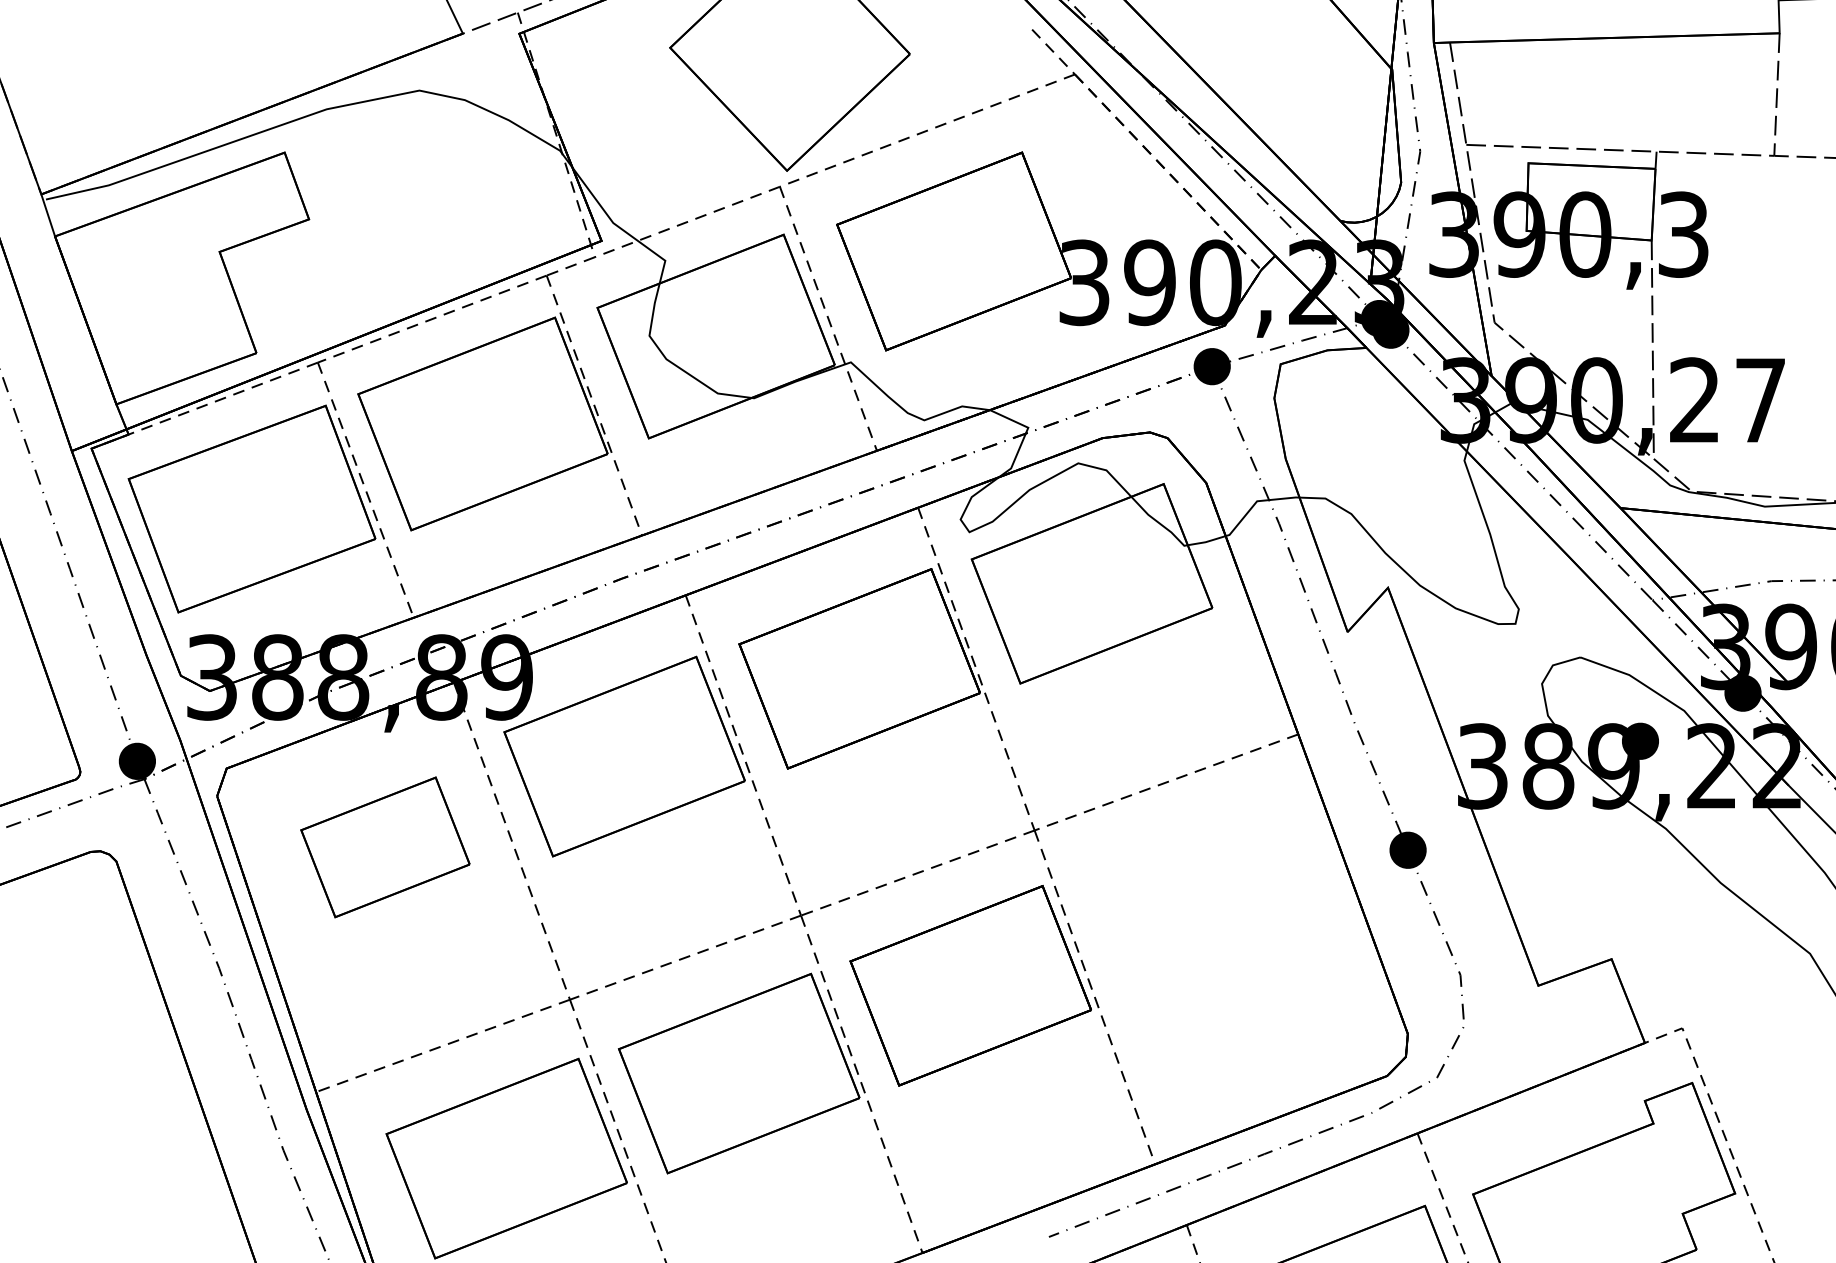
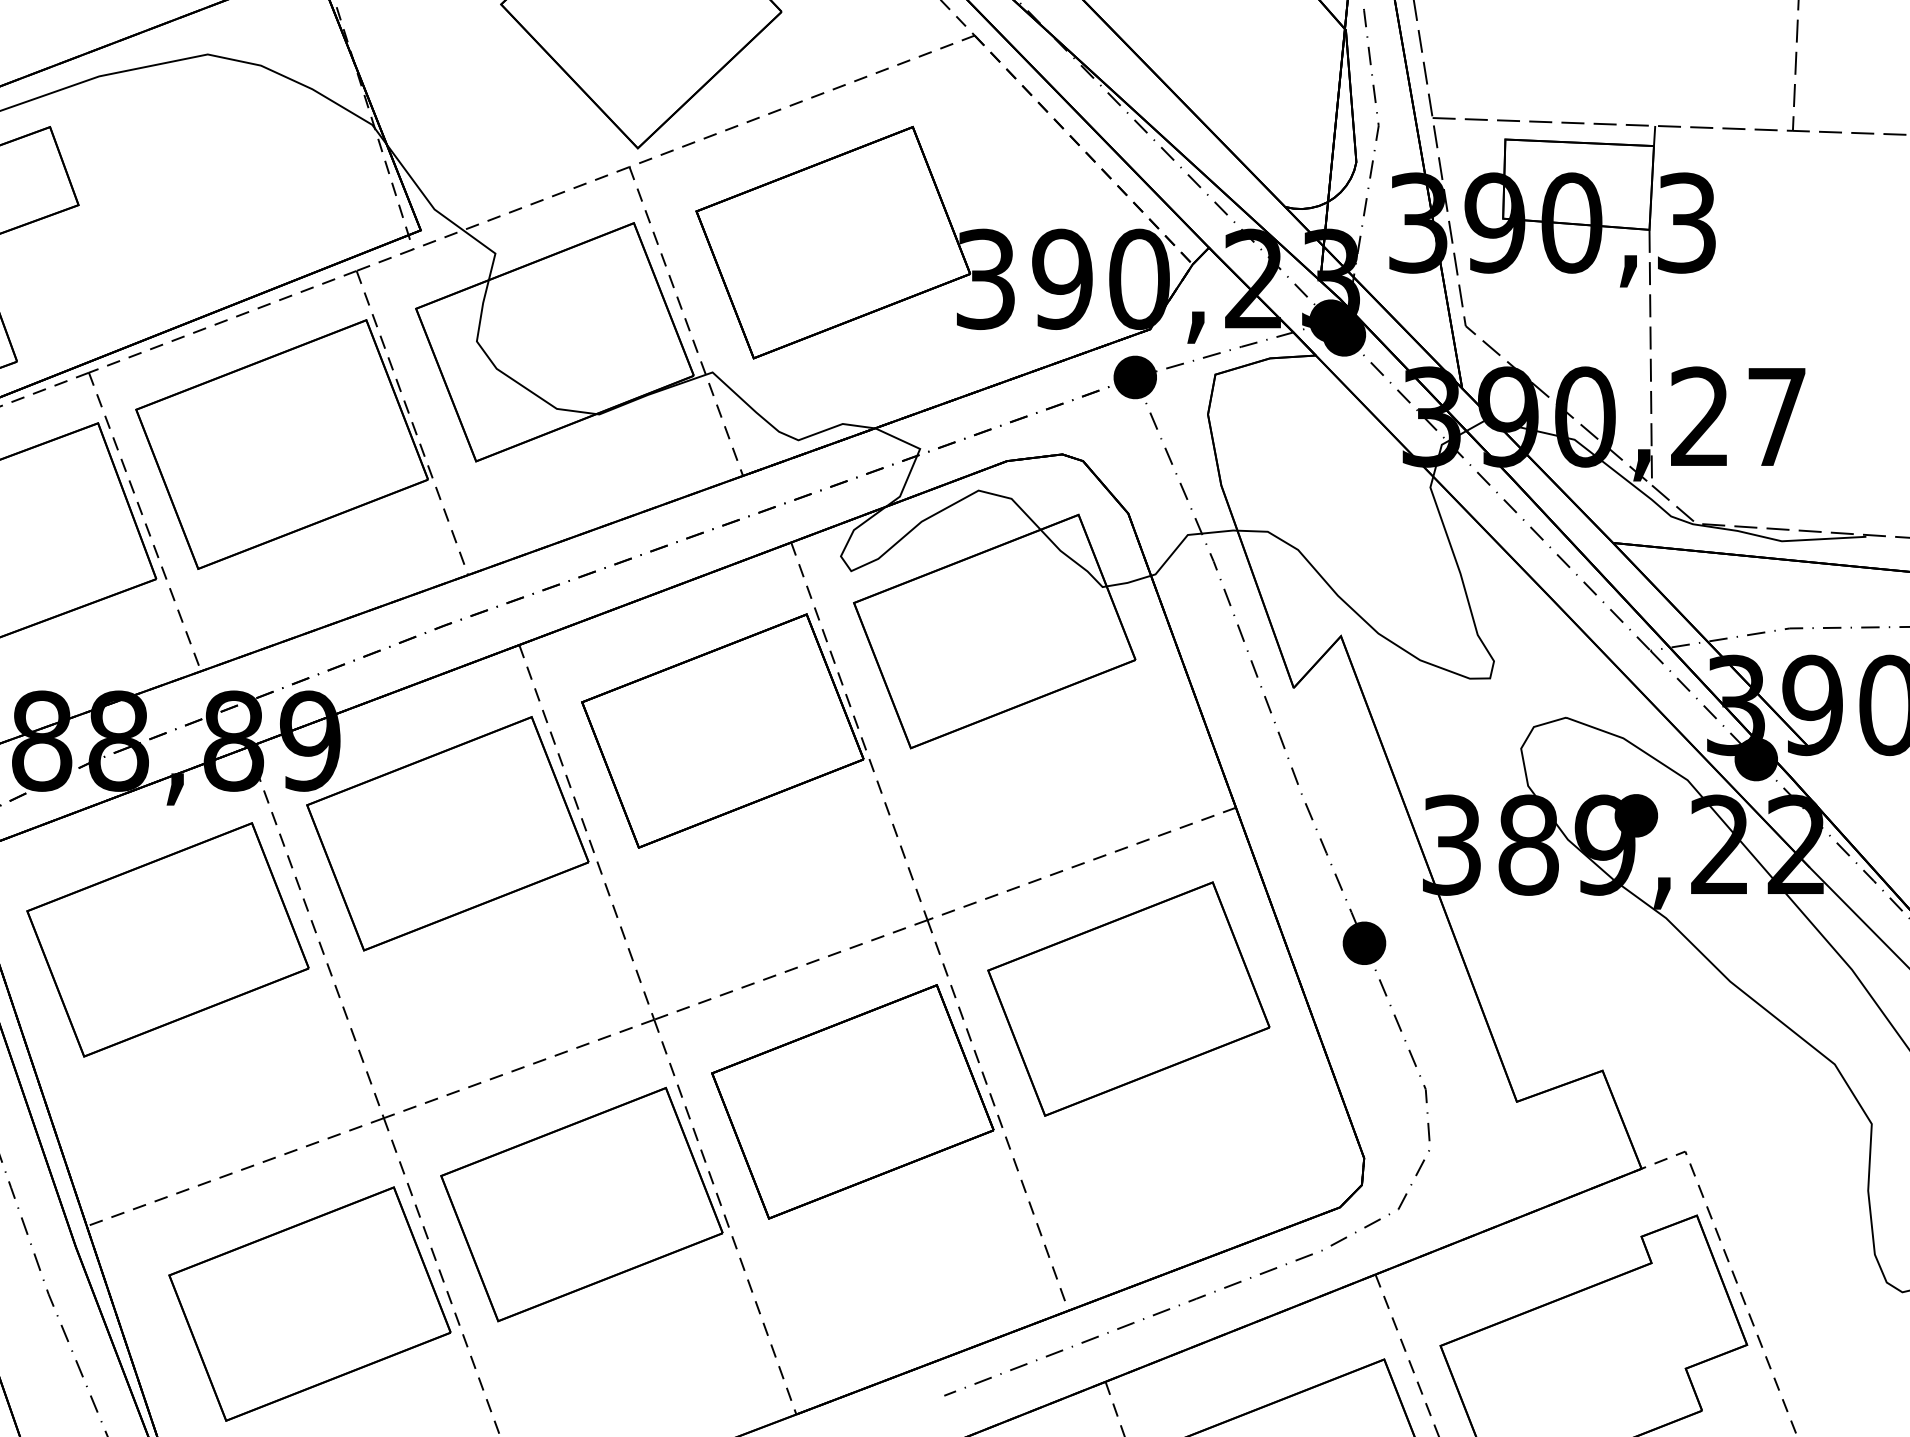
part: (385, 847) -> (168, 940), size x1.43
part: (1206, 897) -> (1128, 998), added

